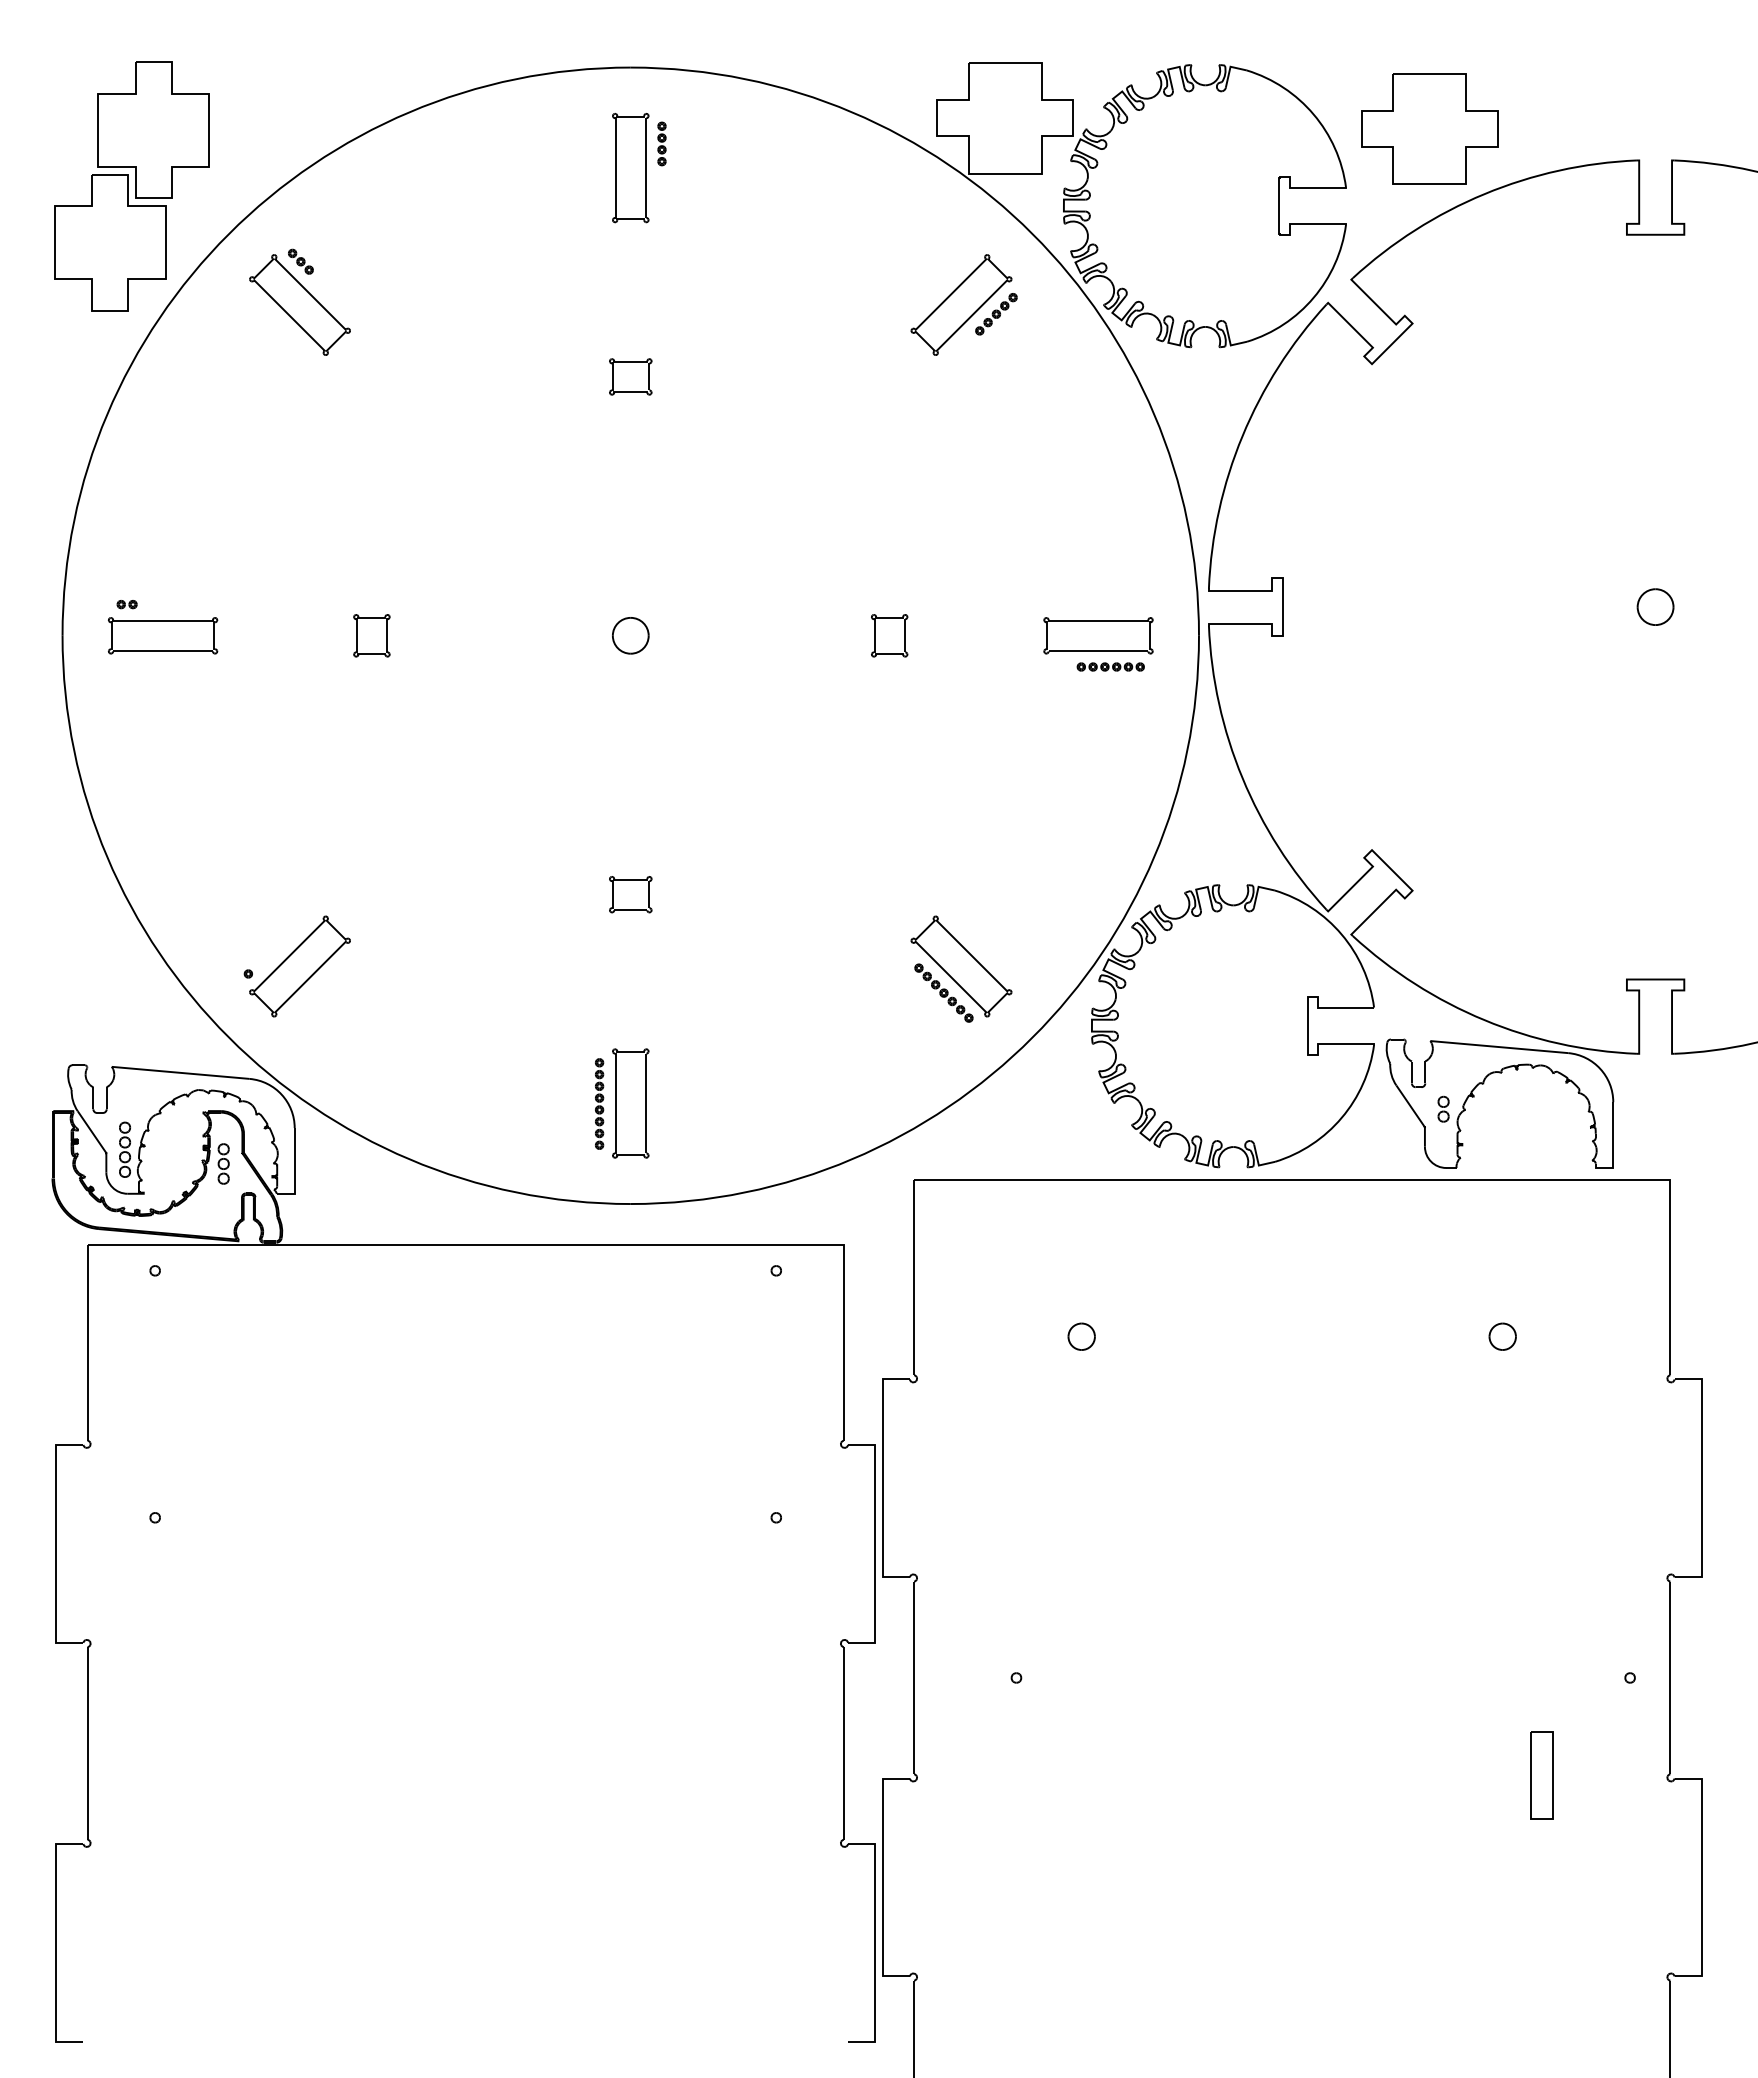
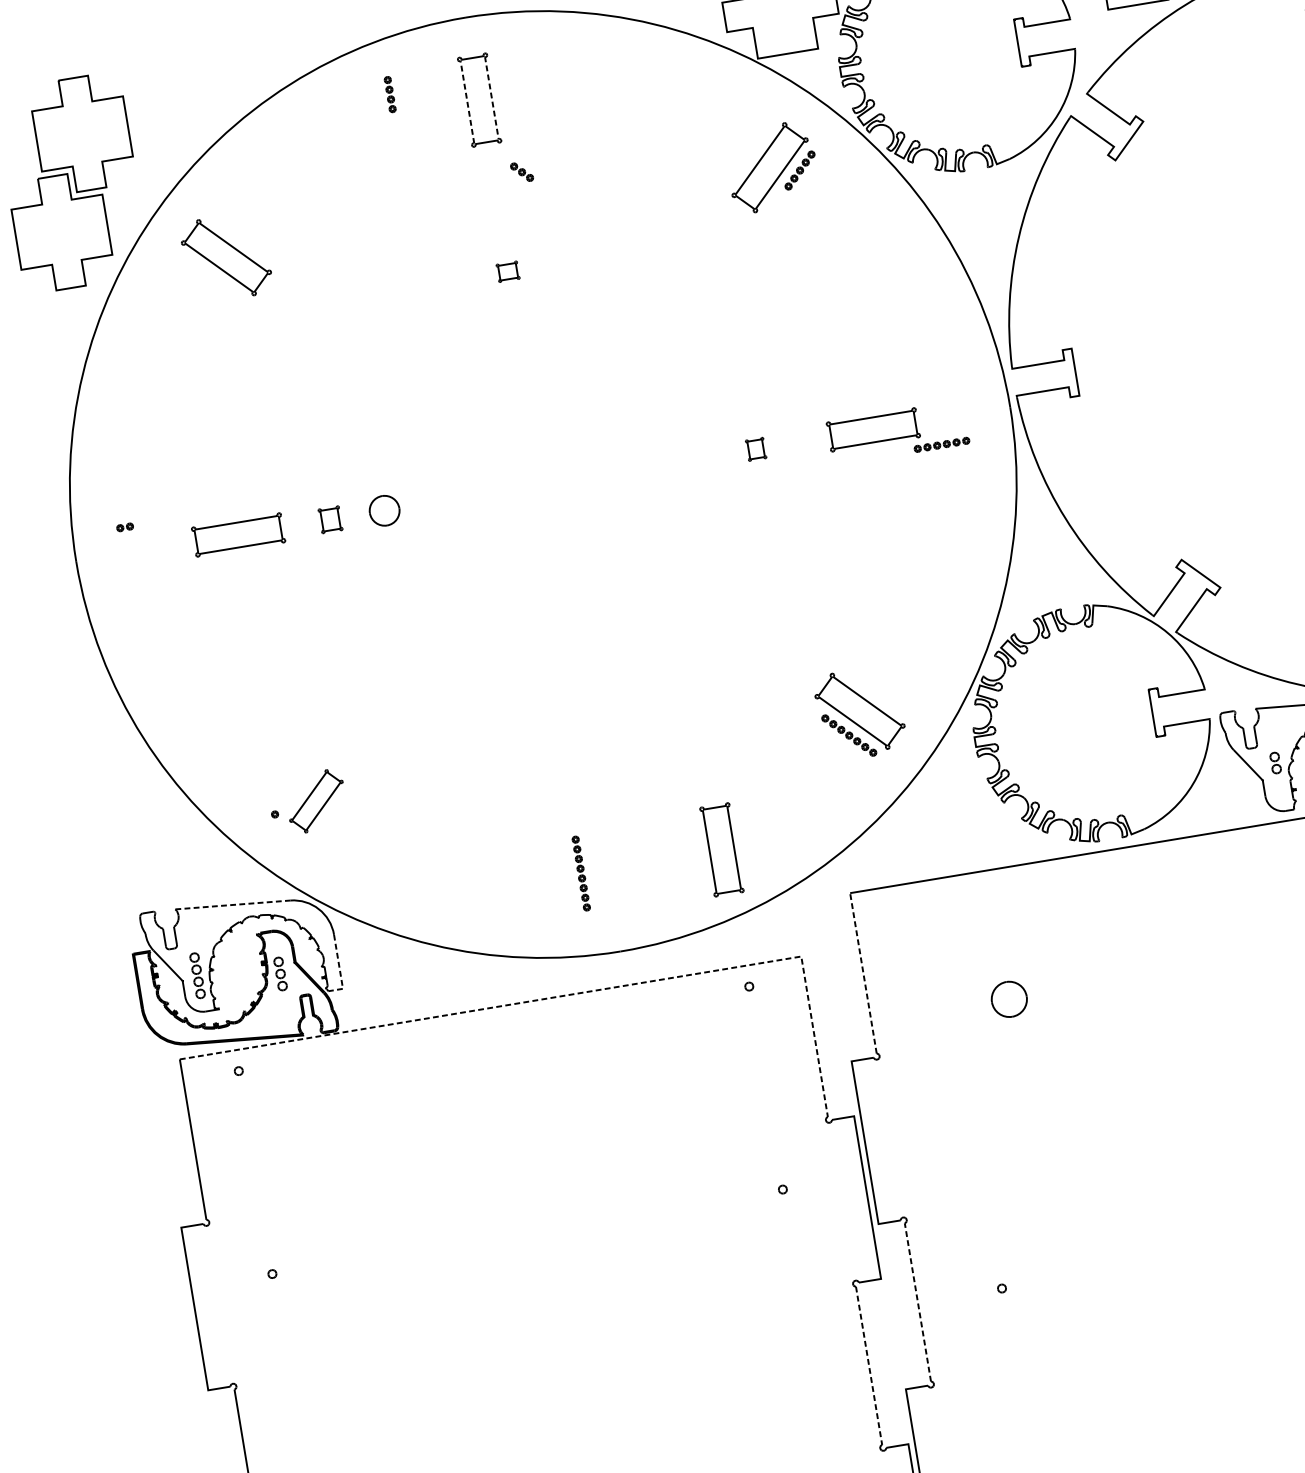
part: (661, 143) -> (389, 94), moved
line: (615, 168) -> (467, 102), solid -> dashed
line: (645, 168) -> (491, 98), solid -> dashed
part: (300, 261) -> (521, 172), moved
part: (630, 376) -> (507, 271), size x0.6
part: (162, 635) -> (238, 534), moved
part: (371, 635) -> (330, 519), size x0.7
part: (630, 635) -> (384, 510), moved
part: (889, 635) -> (755, 449), size x0.6
part: (1098, 635) -> (873, 429), moved
part: (630, 894) -> (578, 697), removed
part: (299, 966) -> (316, 801), size x0.7
line: (181, 1072) -> (233, 904), solid -> dashed
part: (630, 1103) -> (721, 849), moved
line: (294, 1170) -> (339, 969), solid -> dashed
line: (564, 1245) -> (571, 994), solid -> dashed
line: (914, 1277) -> (863, 973), solid -> dashed
part: (1081, 1336) -> (1009, 999), size x1.6
line: (914, 1677) -> (918, 1302), solid -> dashed
line: (843, 1743) -> (868, 1365), solid -> dashed

